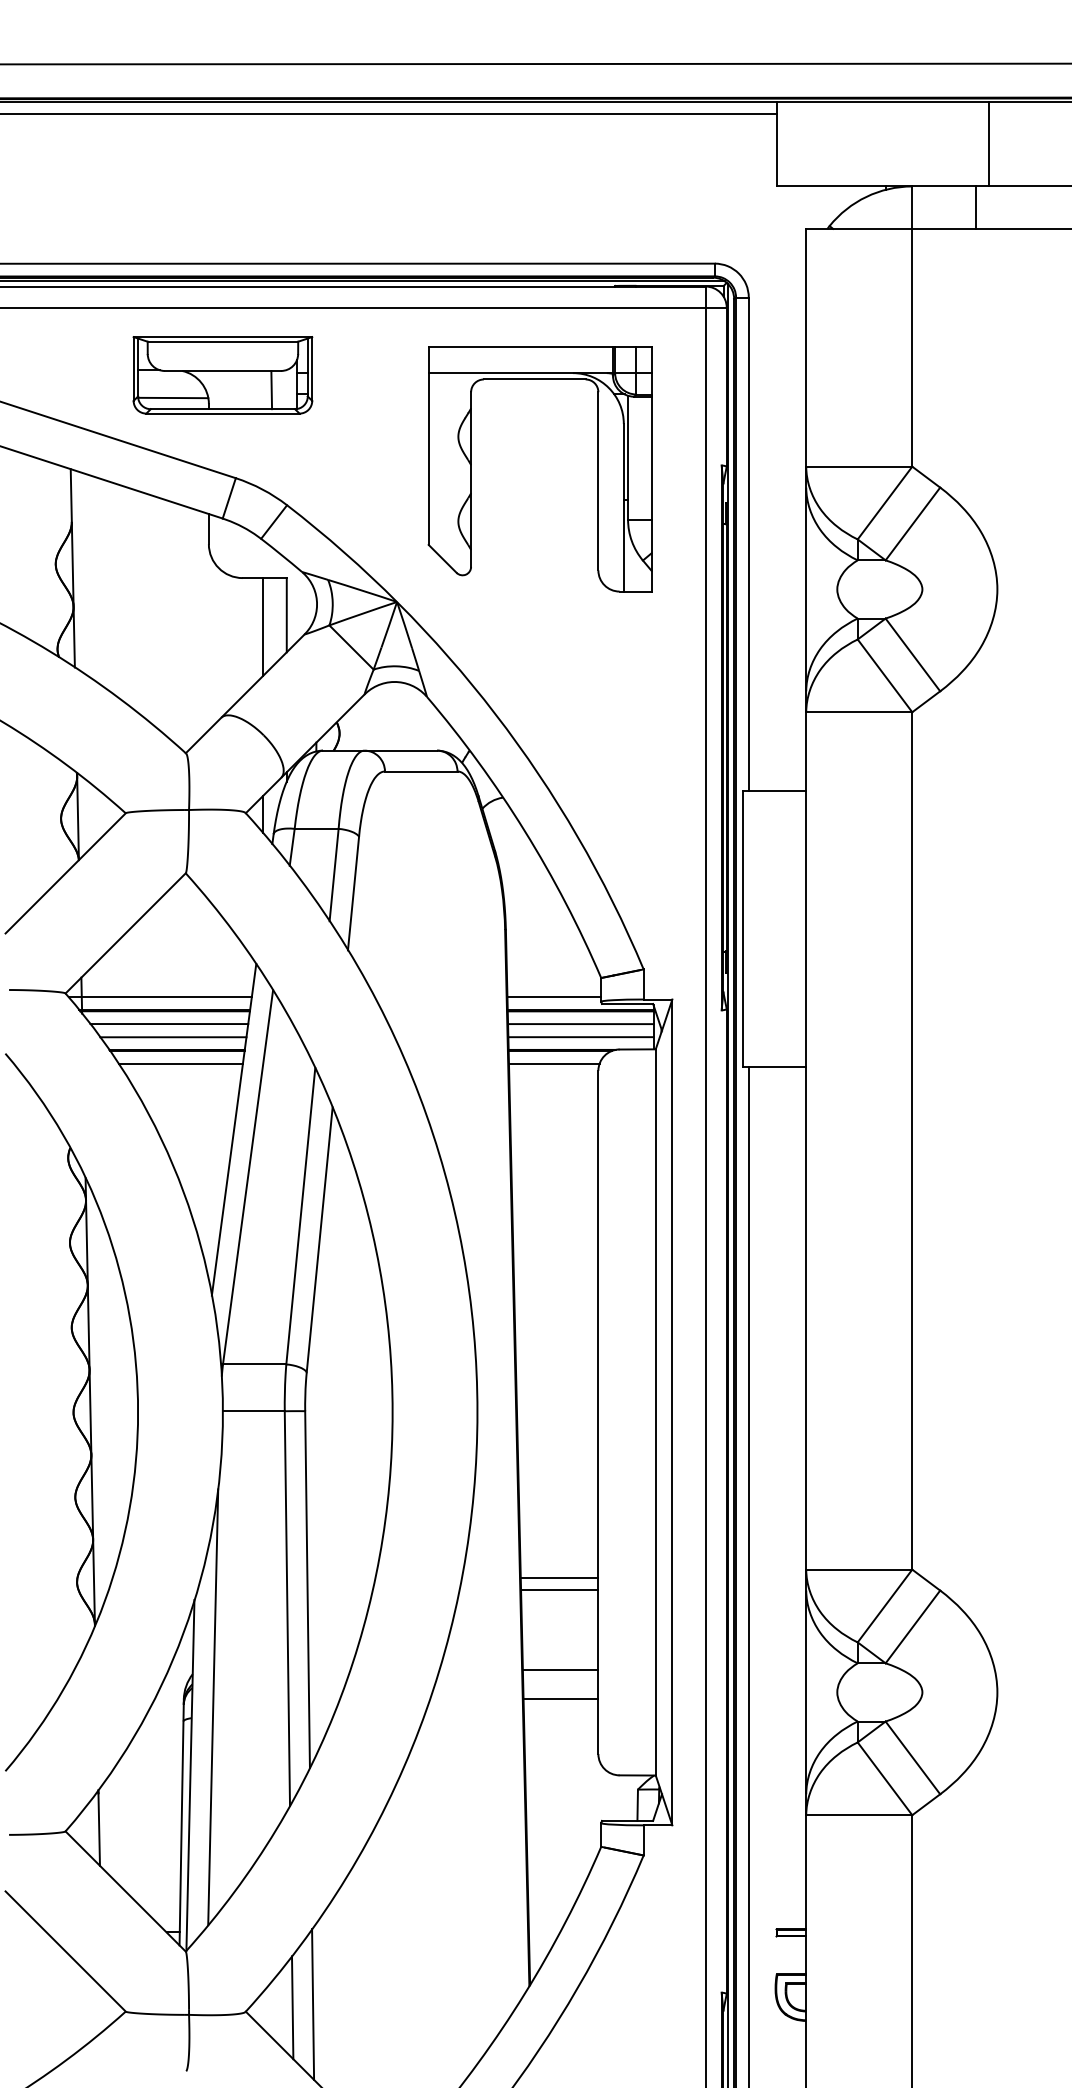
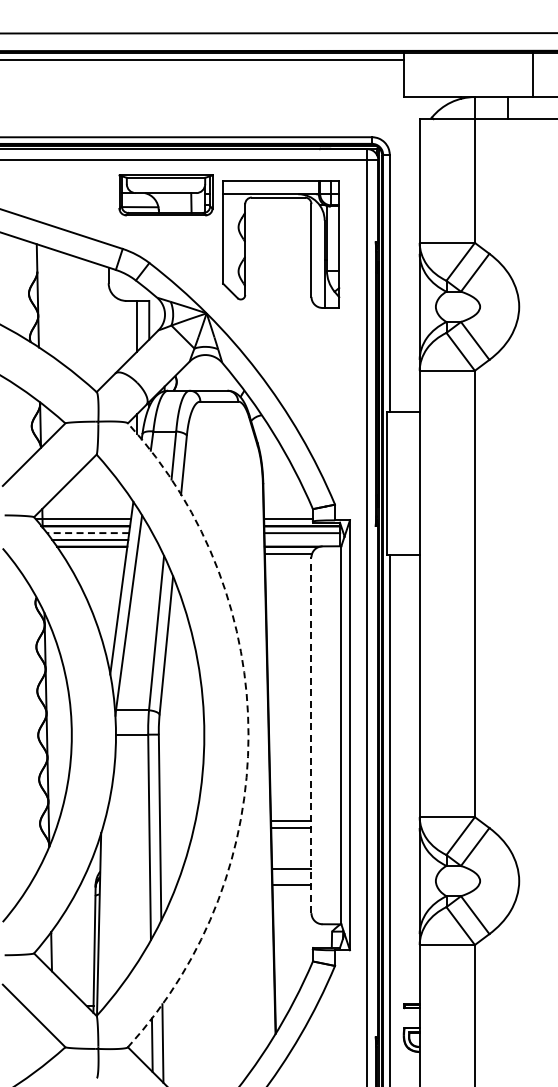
line: (988, 143) -> (532, 74), moved
part: (221, 375) -> (165, 195), moved
line: (168, 1024) -> (87, 533), solid -> dashed
line: (581, 1036) -> (302, 539), removed
line: (179, 1063) -> (93, 553), removed
arc: (477, 1412) -> (248, 735), solid -> dashed
line: (598, 1412) -> (311, 735), solid -> dashed
line: (212, 1706) -> (110, 888), removed

